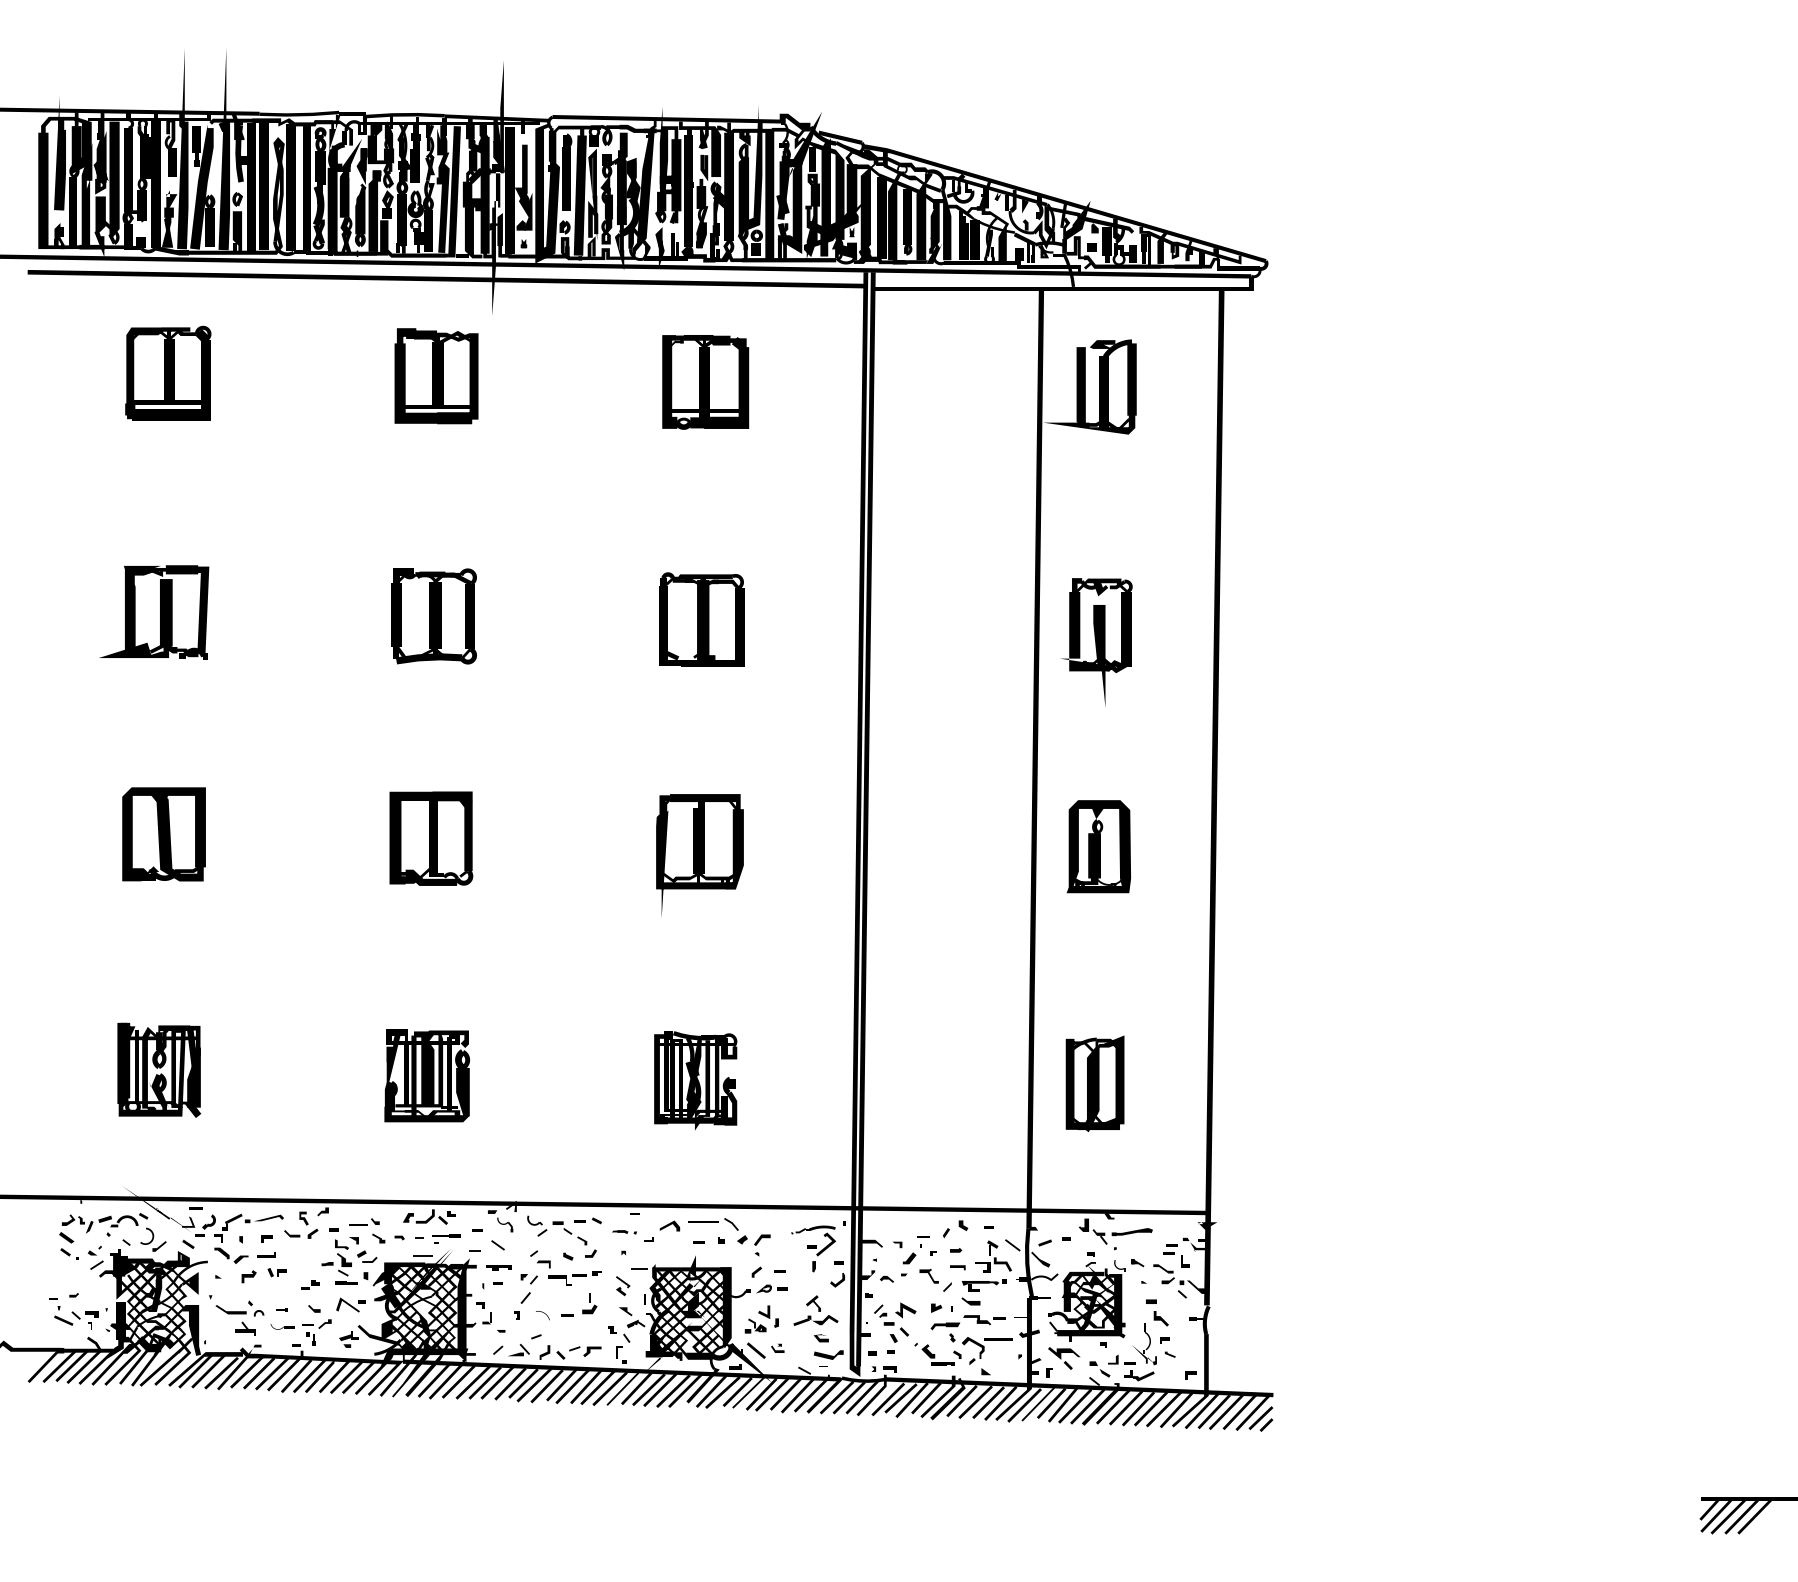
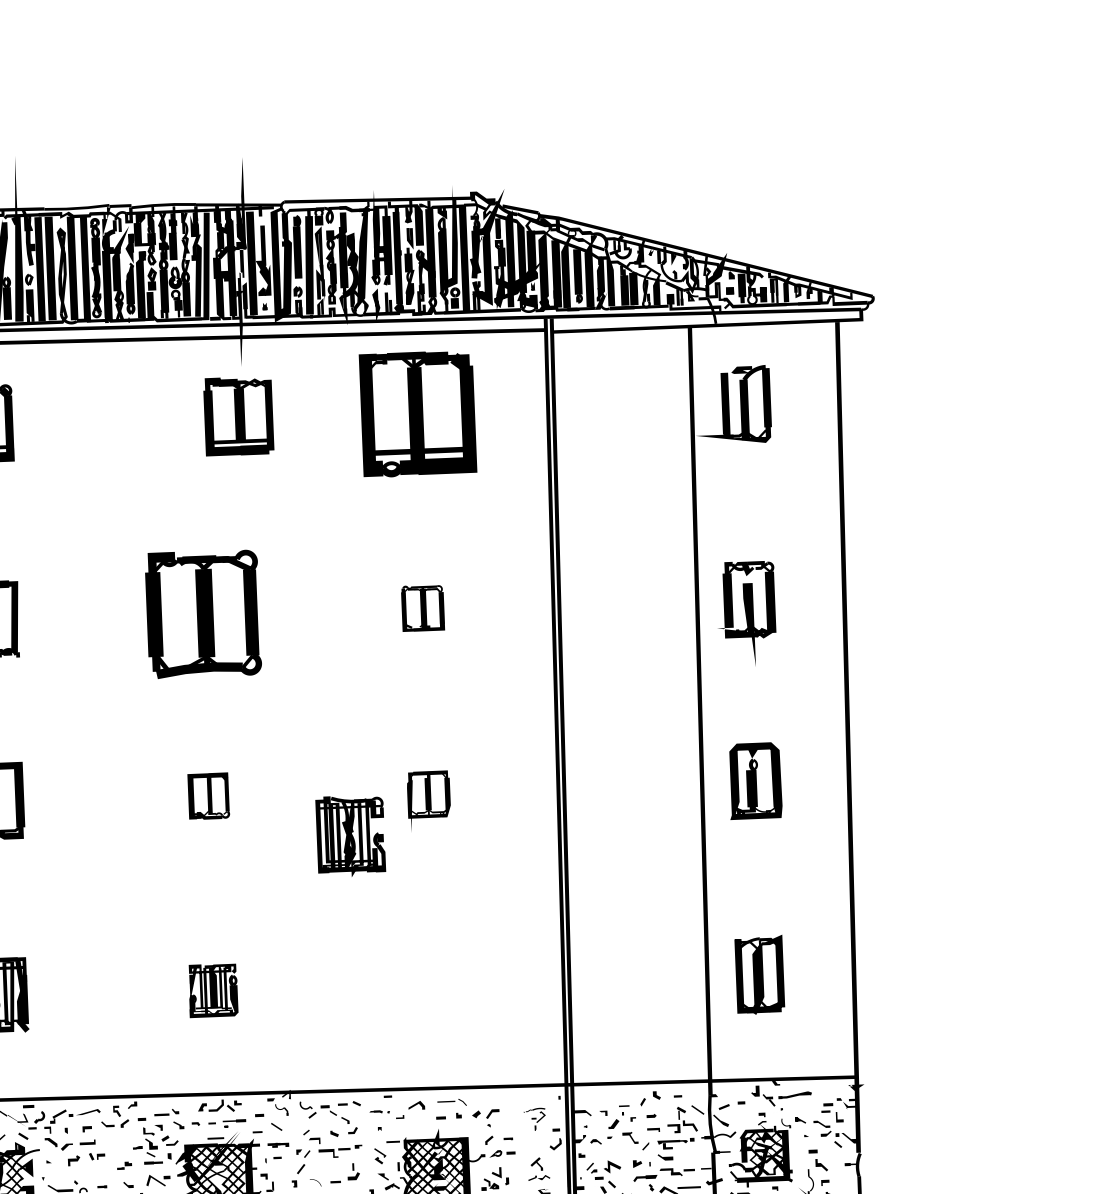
part: (436, 376) -> (238, 416), moved
part: (705, 382) -> (418, 414), size x1.6
part: (433, 616) -> (203, 614), size x1.6
part: (701, 619) -> (422, 608), size x0.6
part: (431, 838) -> (208, 796), size x0.6
part: (699, 855) -> (428, 801), size x0.6
part: (427, 1075) -> (213, 990), size x0.7
part: (695, 1080) -> (350, 836), moved
part: (713, 1224) -> (452, 1102), size x0.7
part: (813, 1248) -> (534, 1119), size x0.6
part: (815, 1320) -> (538, 1177), size x0.6

